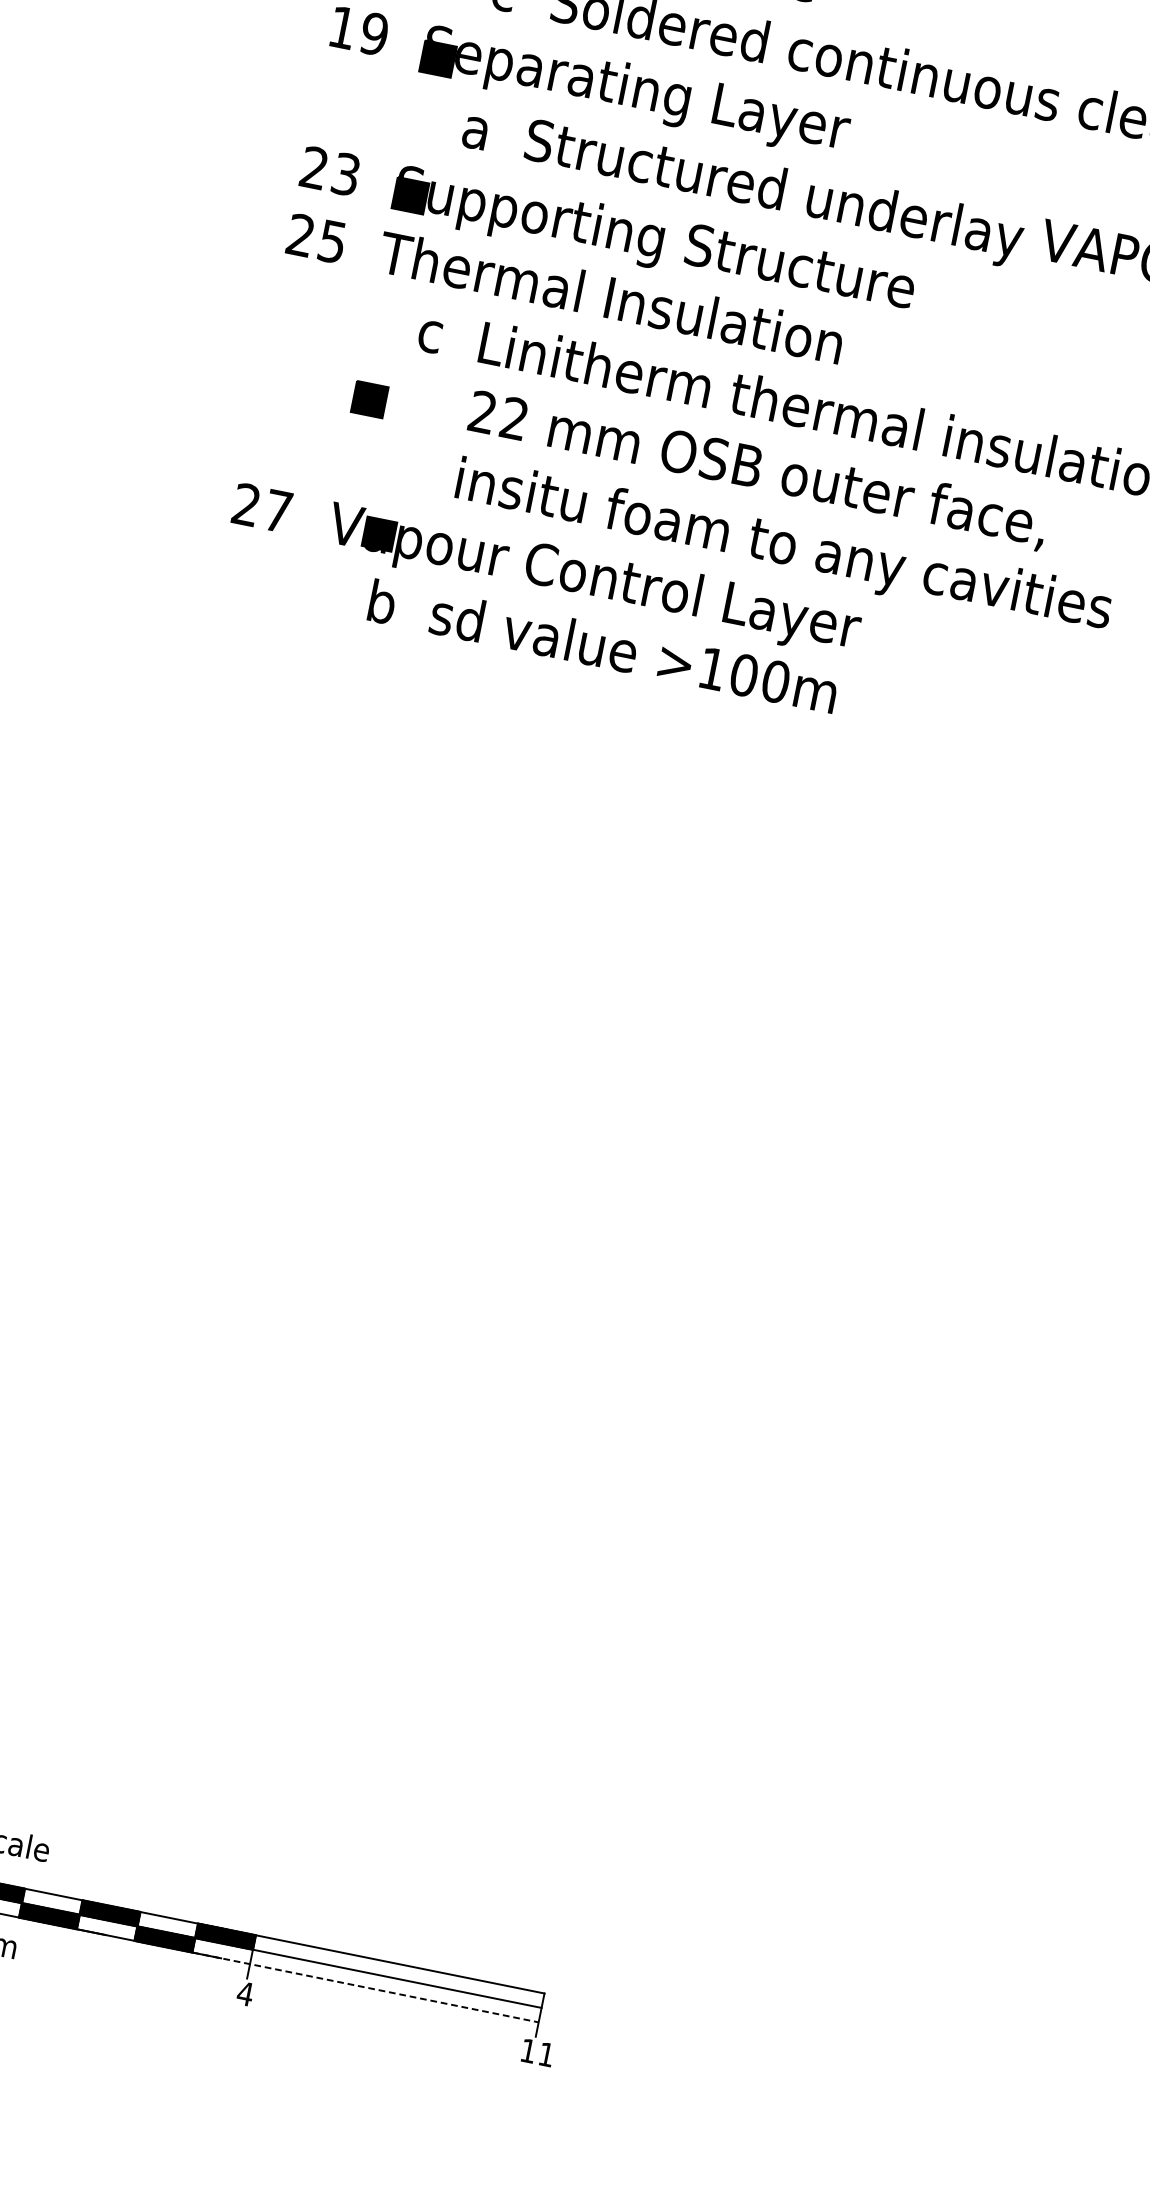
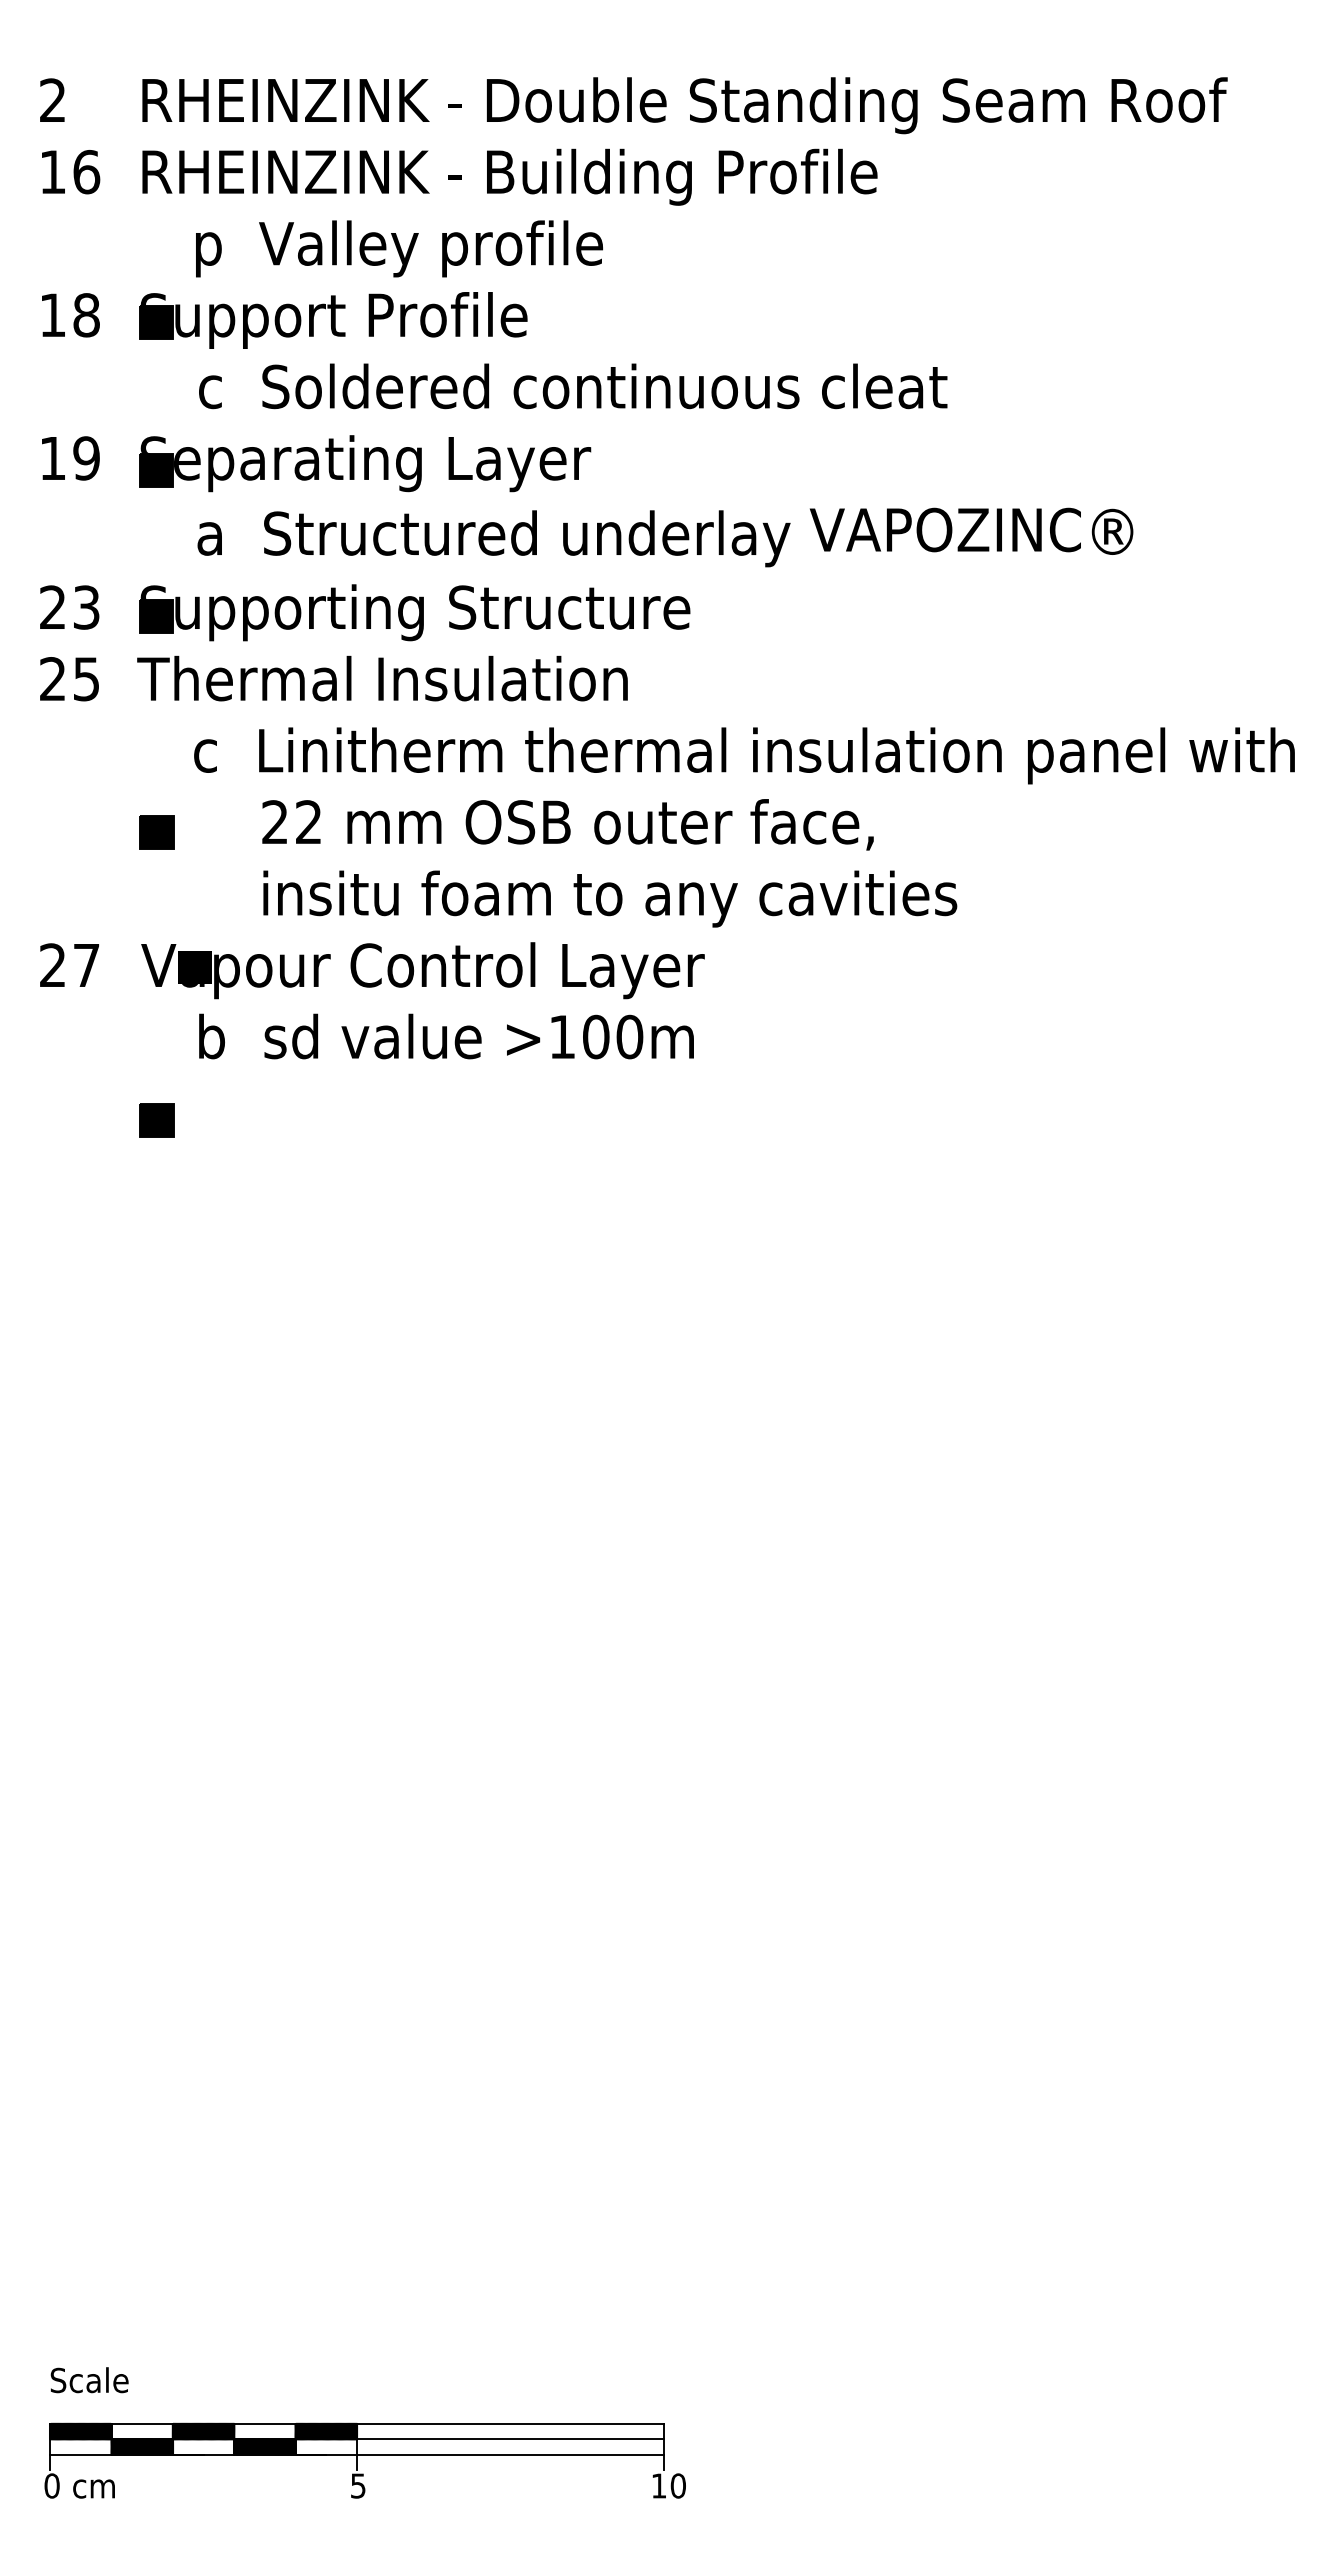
part: (314, 670) -> (156, 1120), added
line: (366, 1987) -> (480, 2454), dashed -> solid
text: (245, 1993) -> (358, 2485), 4 -> 5
text: (545, 2054) -> (677, 2485), 11 -> 10

